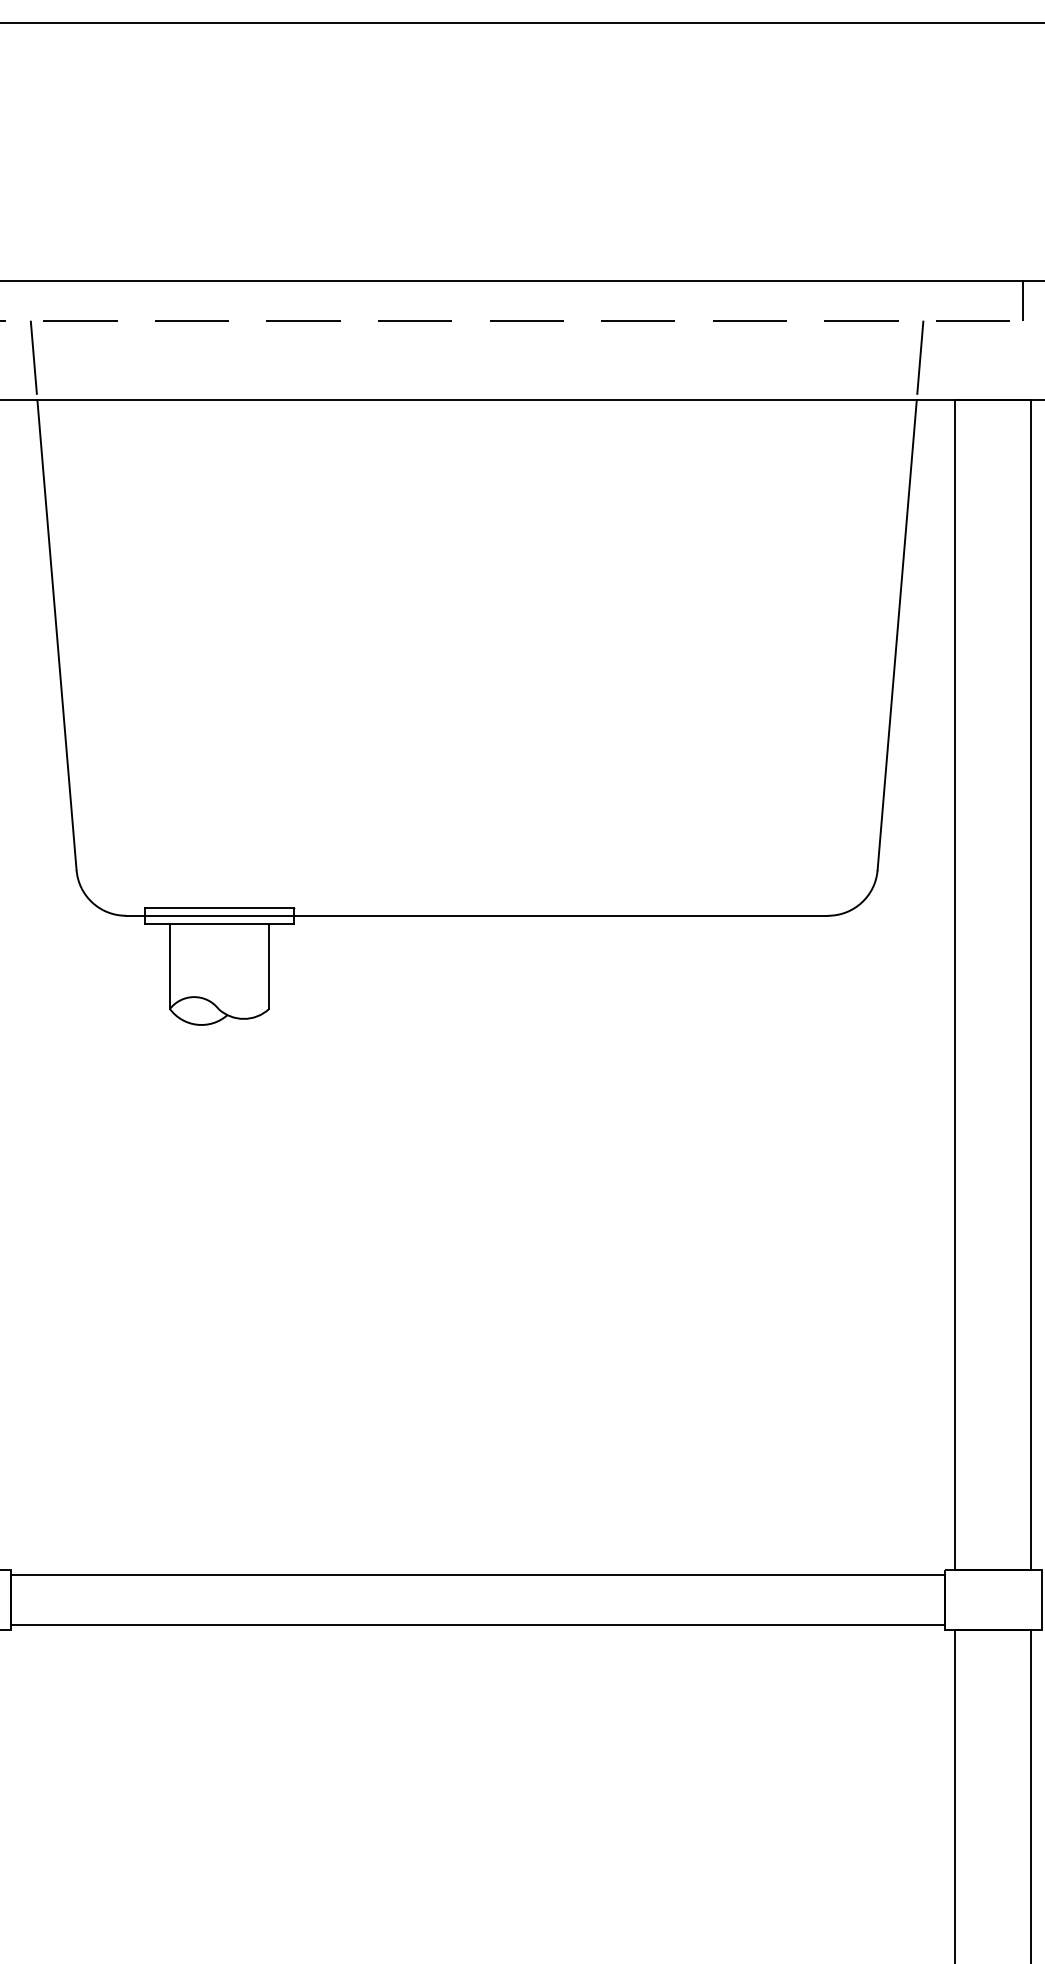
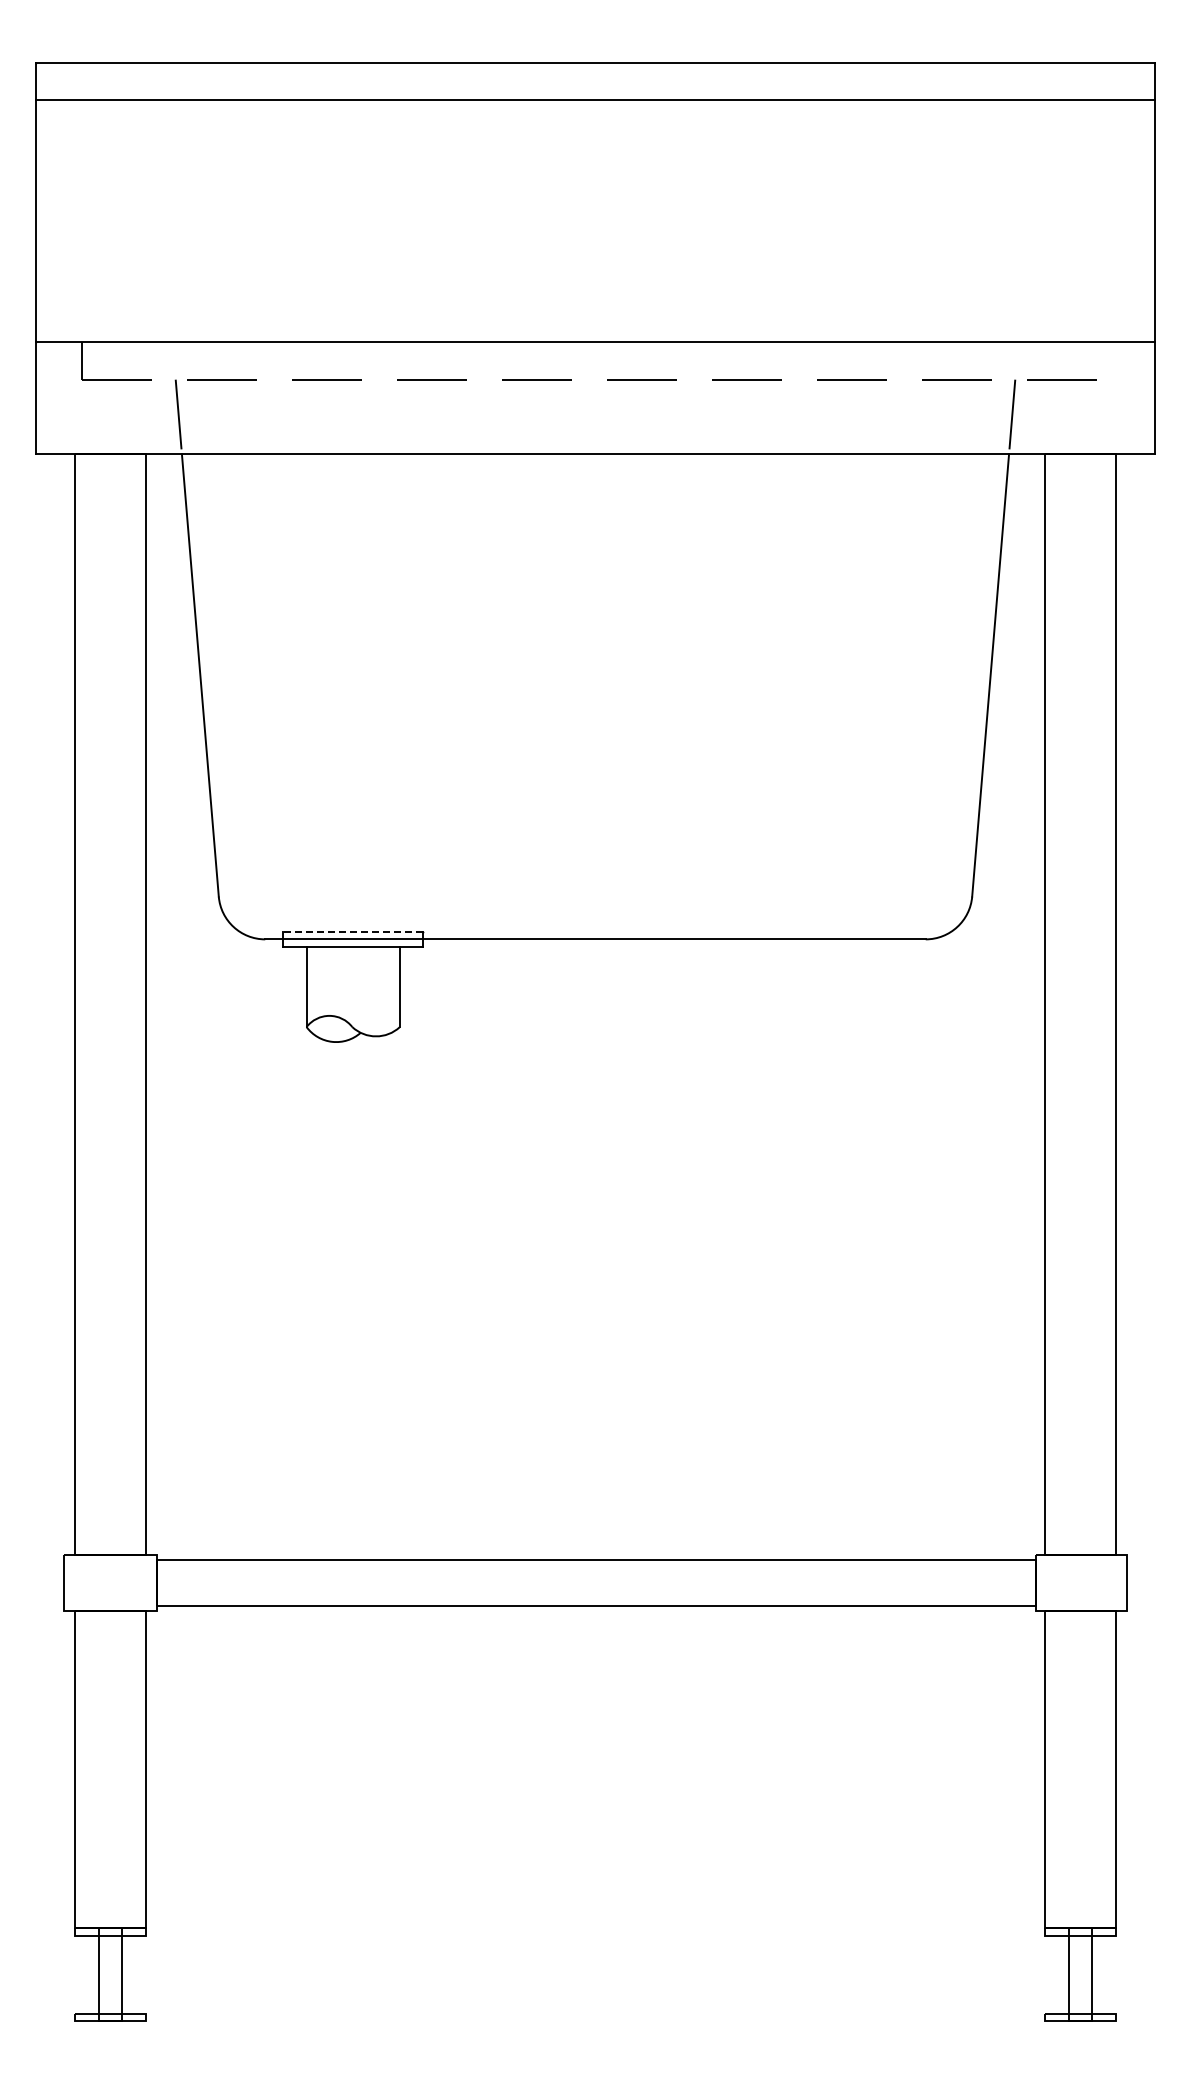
line: (1022, 300) -> (1108, 360), removed
line: (219, 907) -> (353, 931), solid -> dashed

